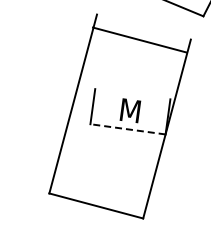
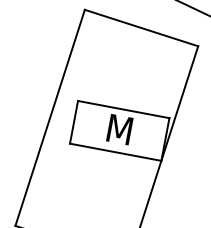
line: (139, 39) -> (141, 27), moved
line: (132, 94) -> (123, 109), added
line: (128, 129) -> (116, 152), dashed -> solid

